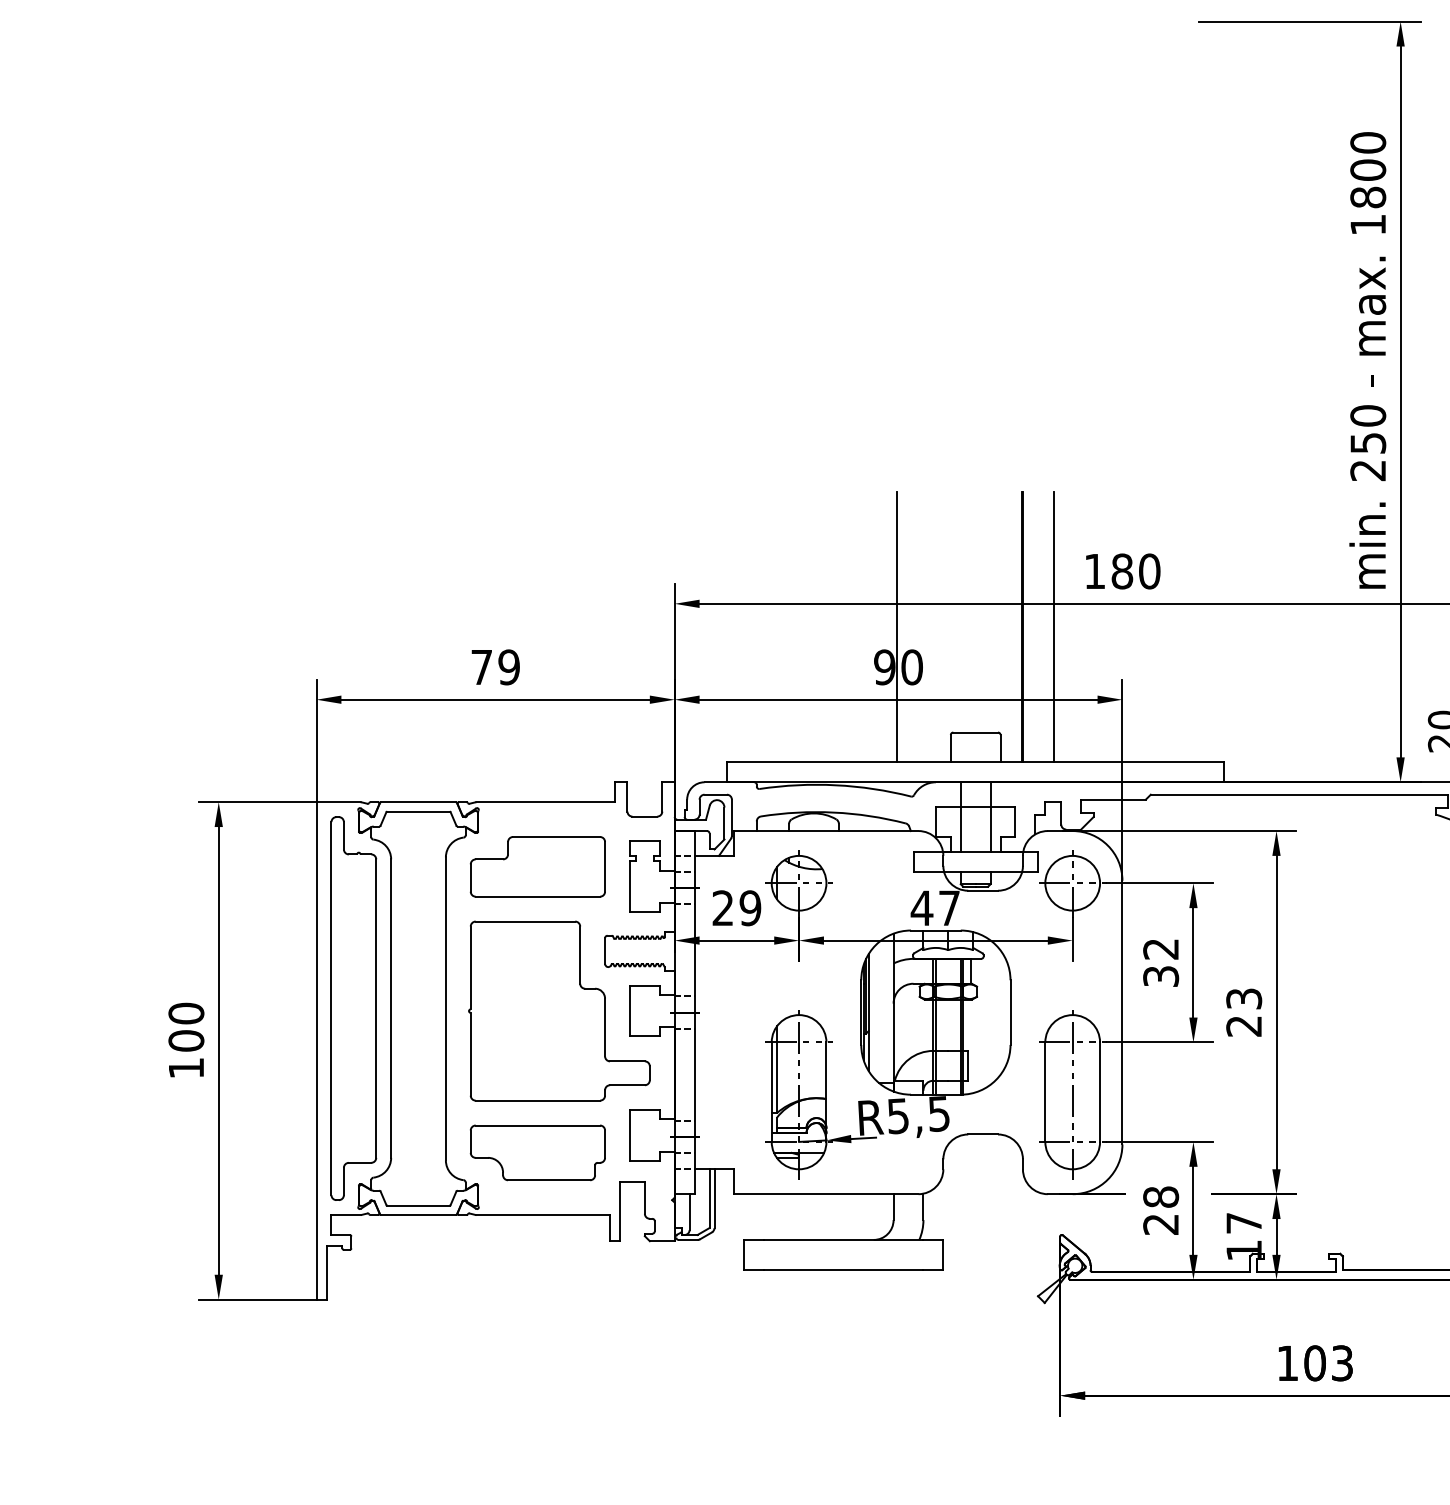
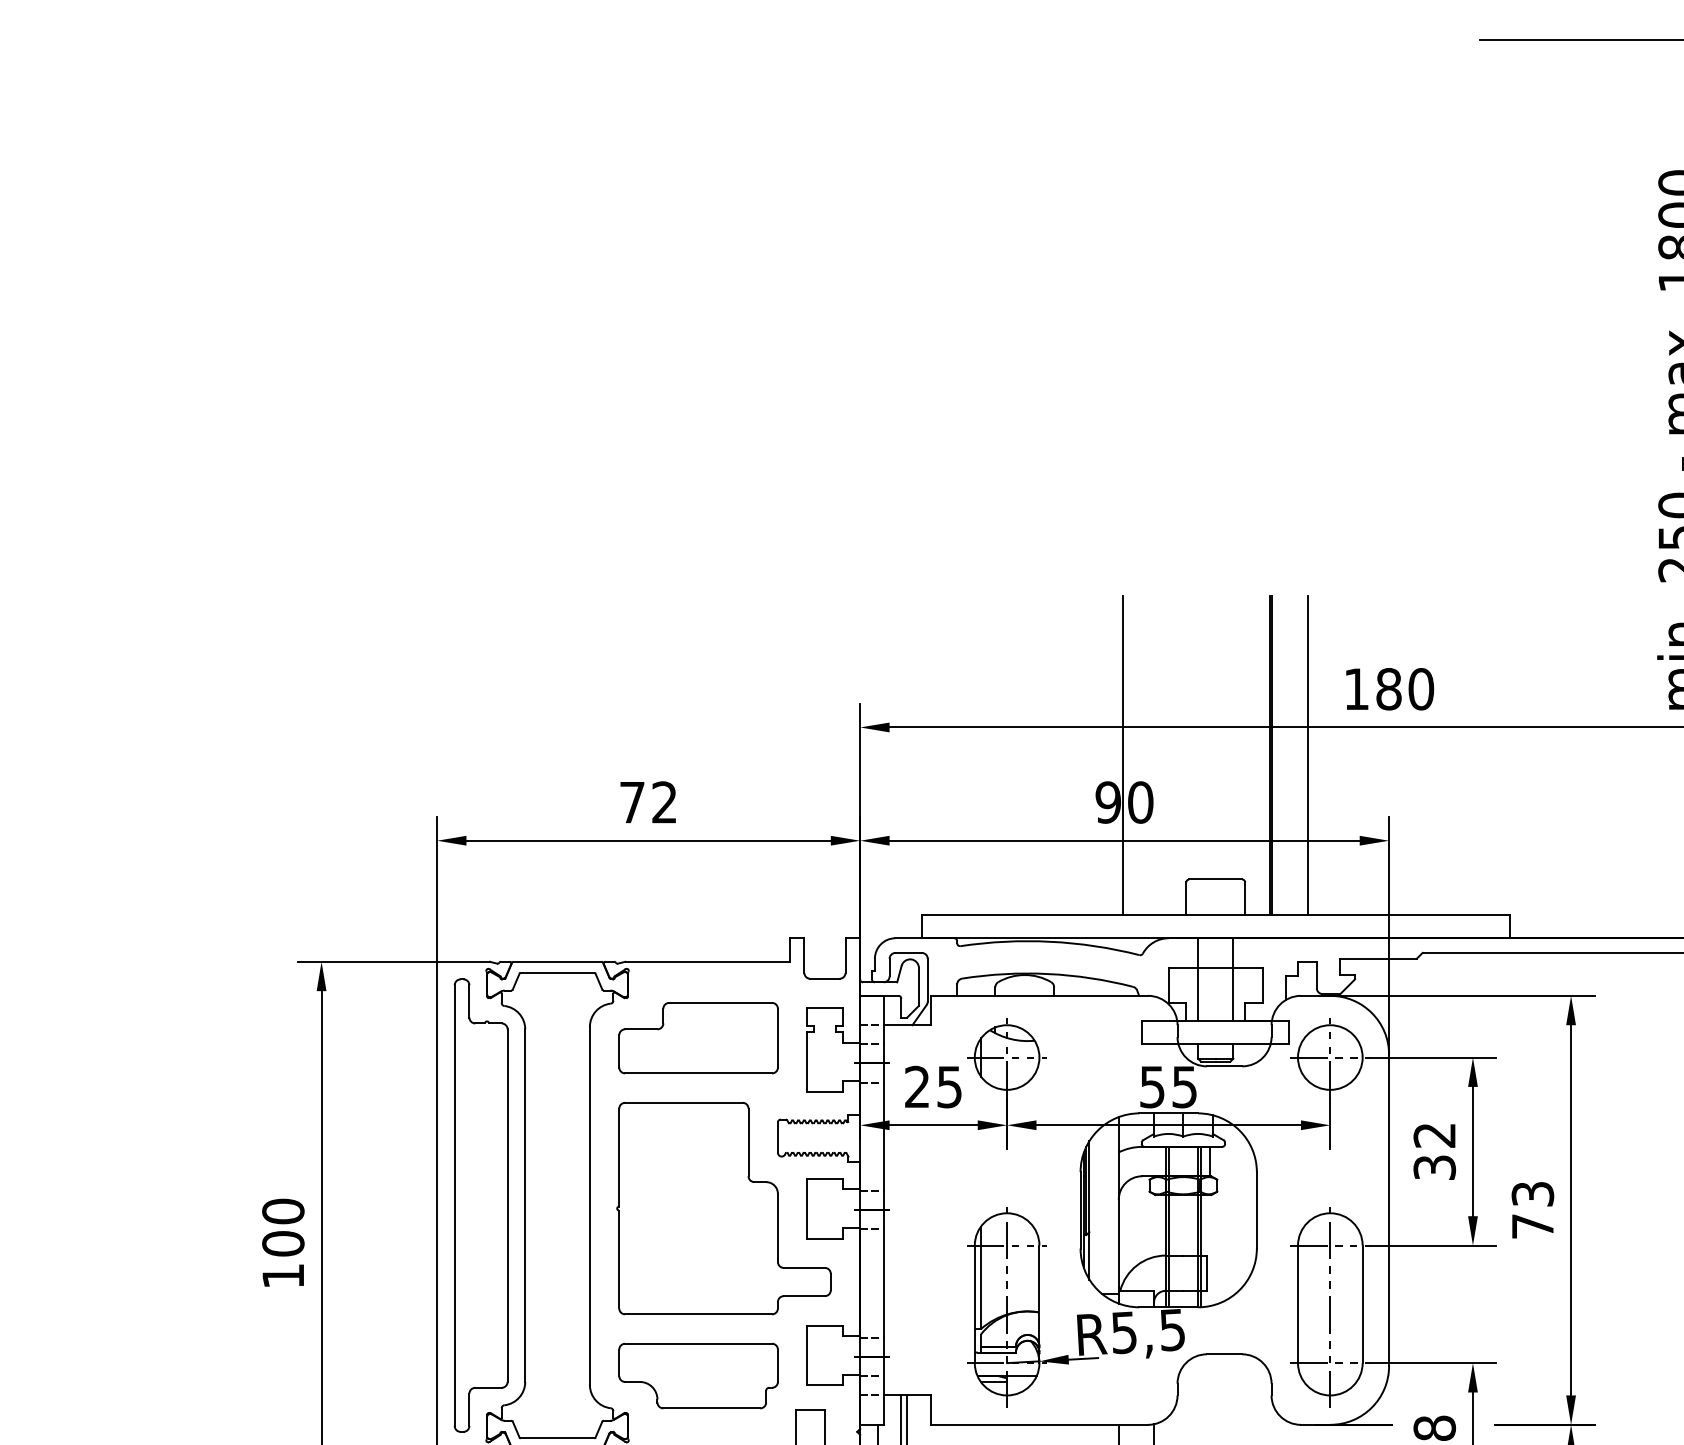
text: (508, 667) -> (663, 802), 79 -> 72
text: (750, 908) -> (949, 1087), 29 -> 25
text: (934, 908) -> (1167, 1087), 47 -> 55
text: (1243, 1026) -> (1532, 1226), 23 -> 73

